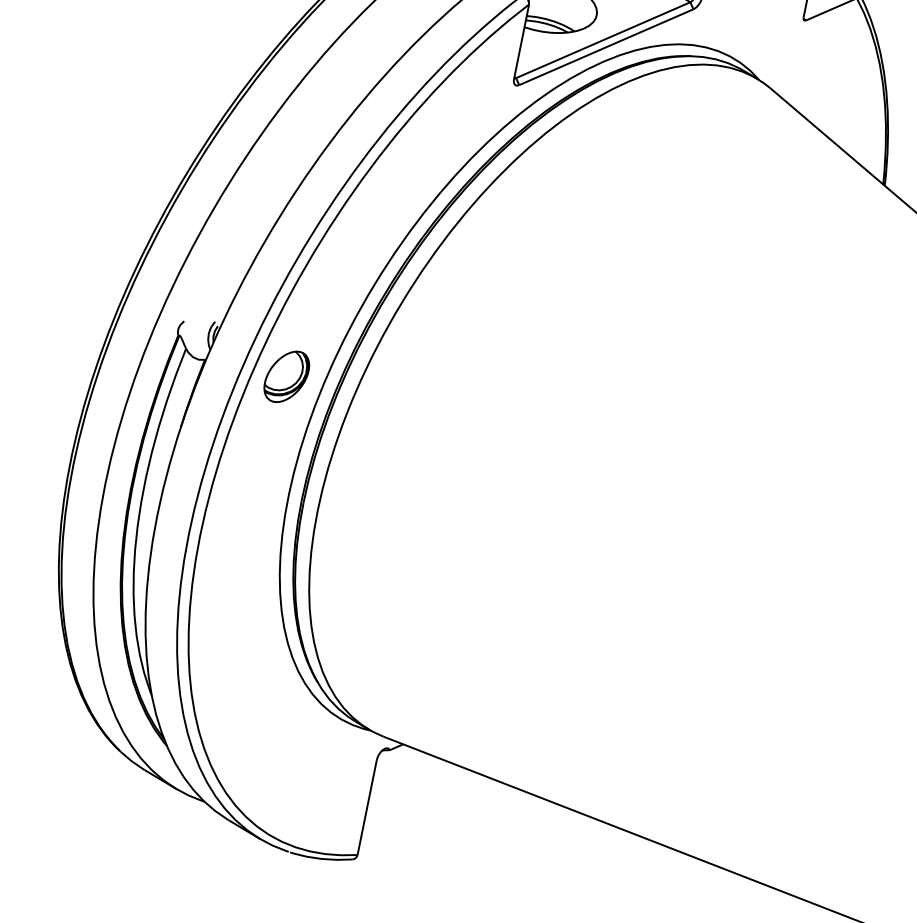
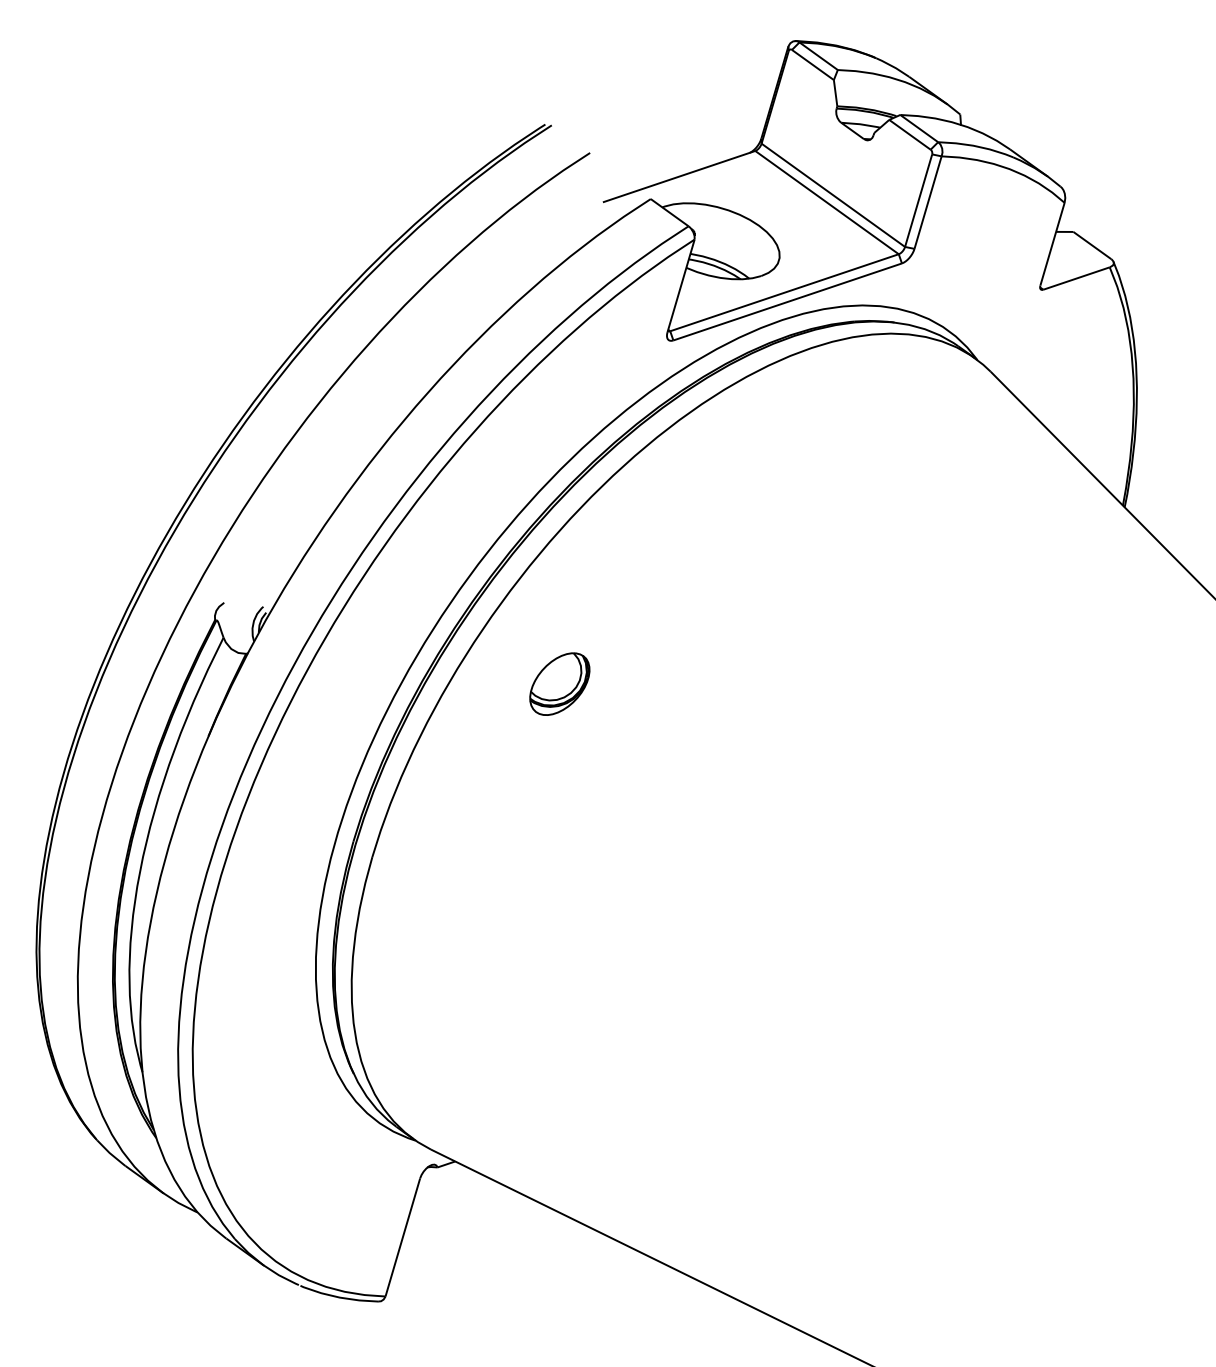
part: (286, 376) -> (559, 683), moved

